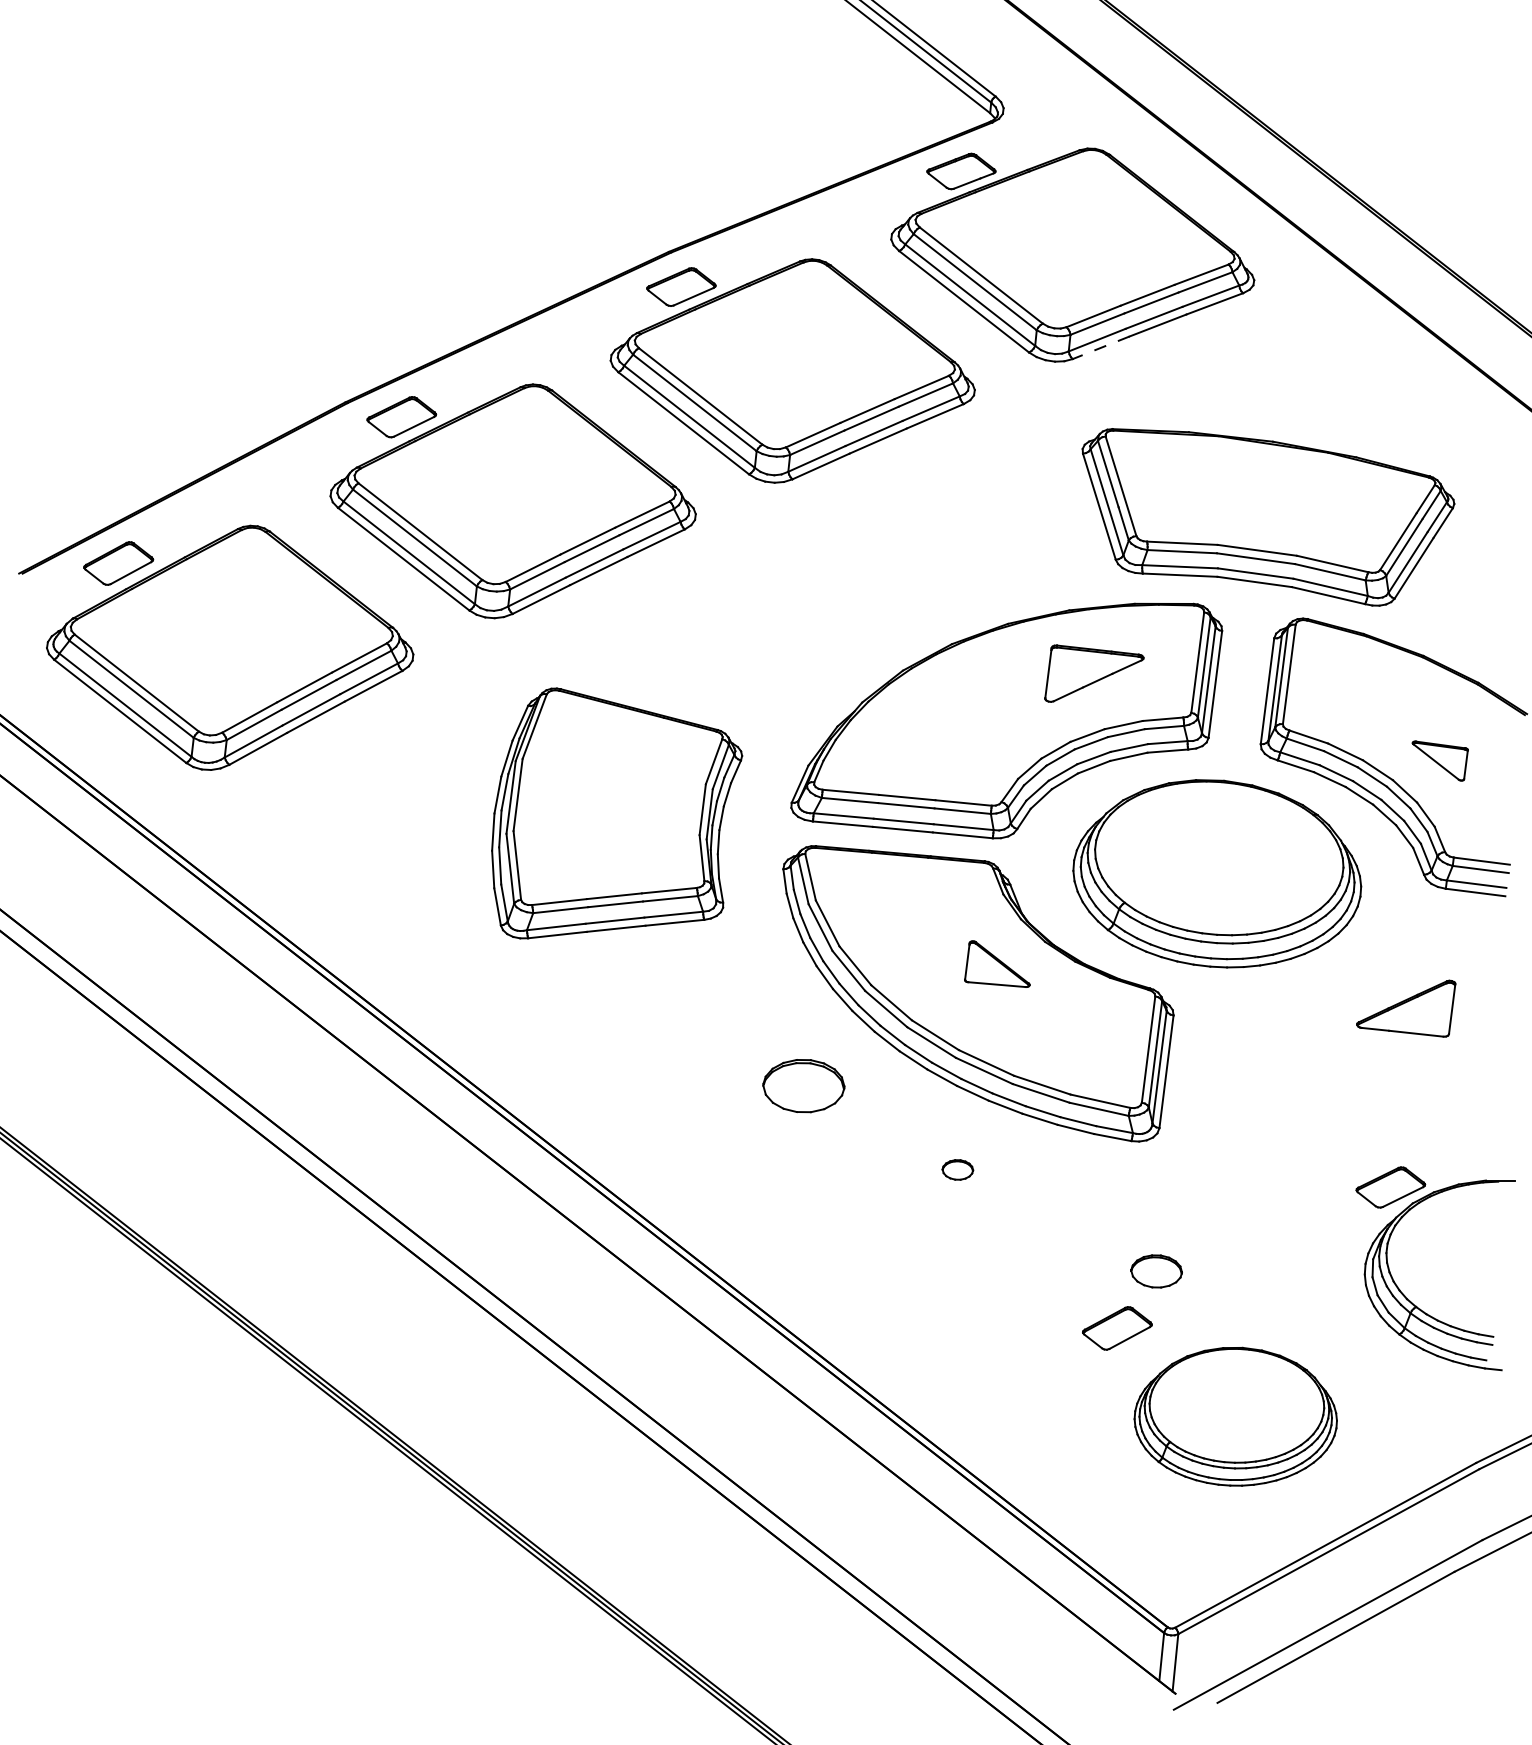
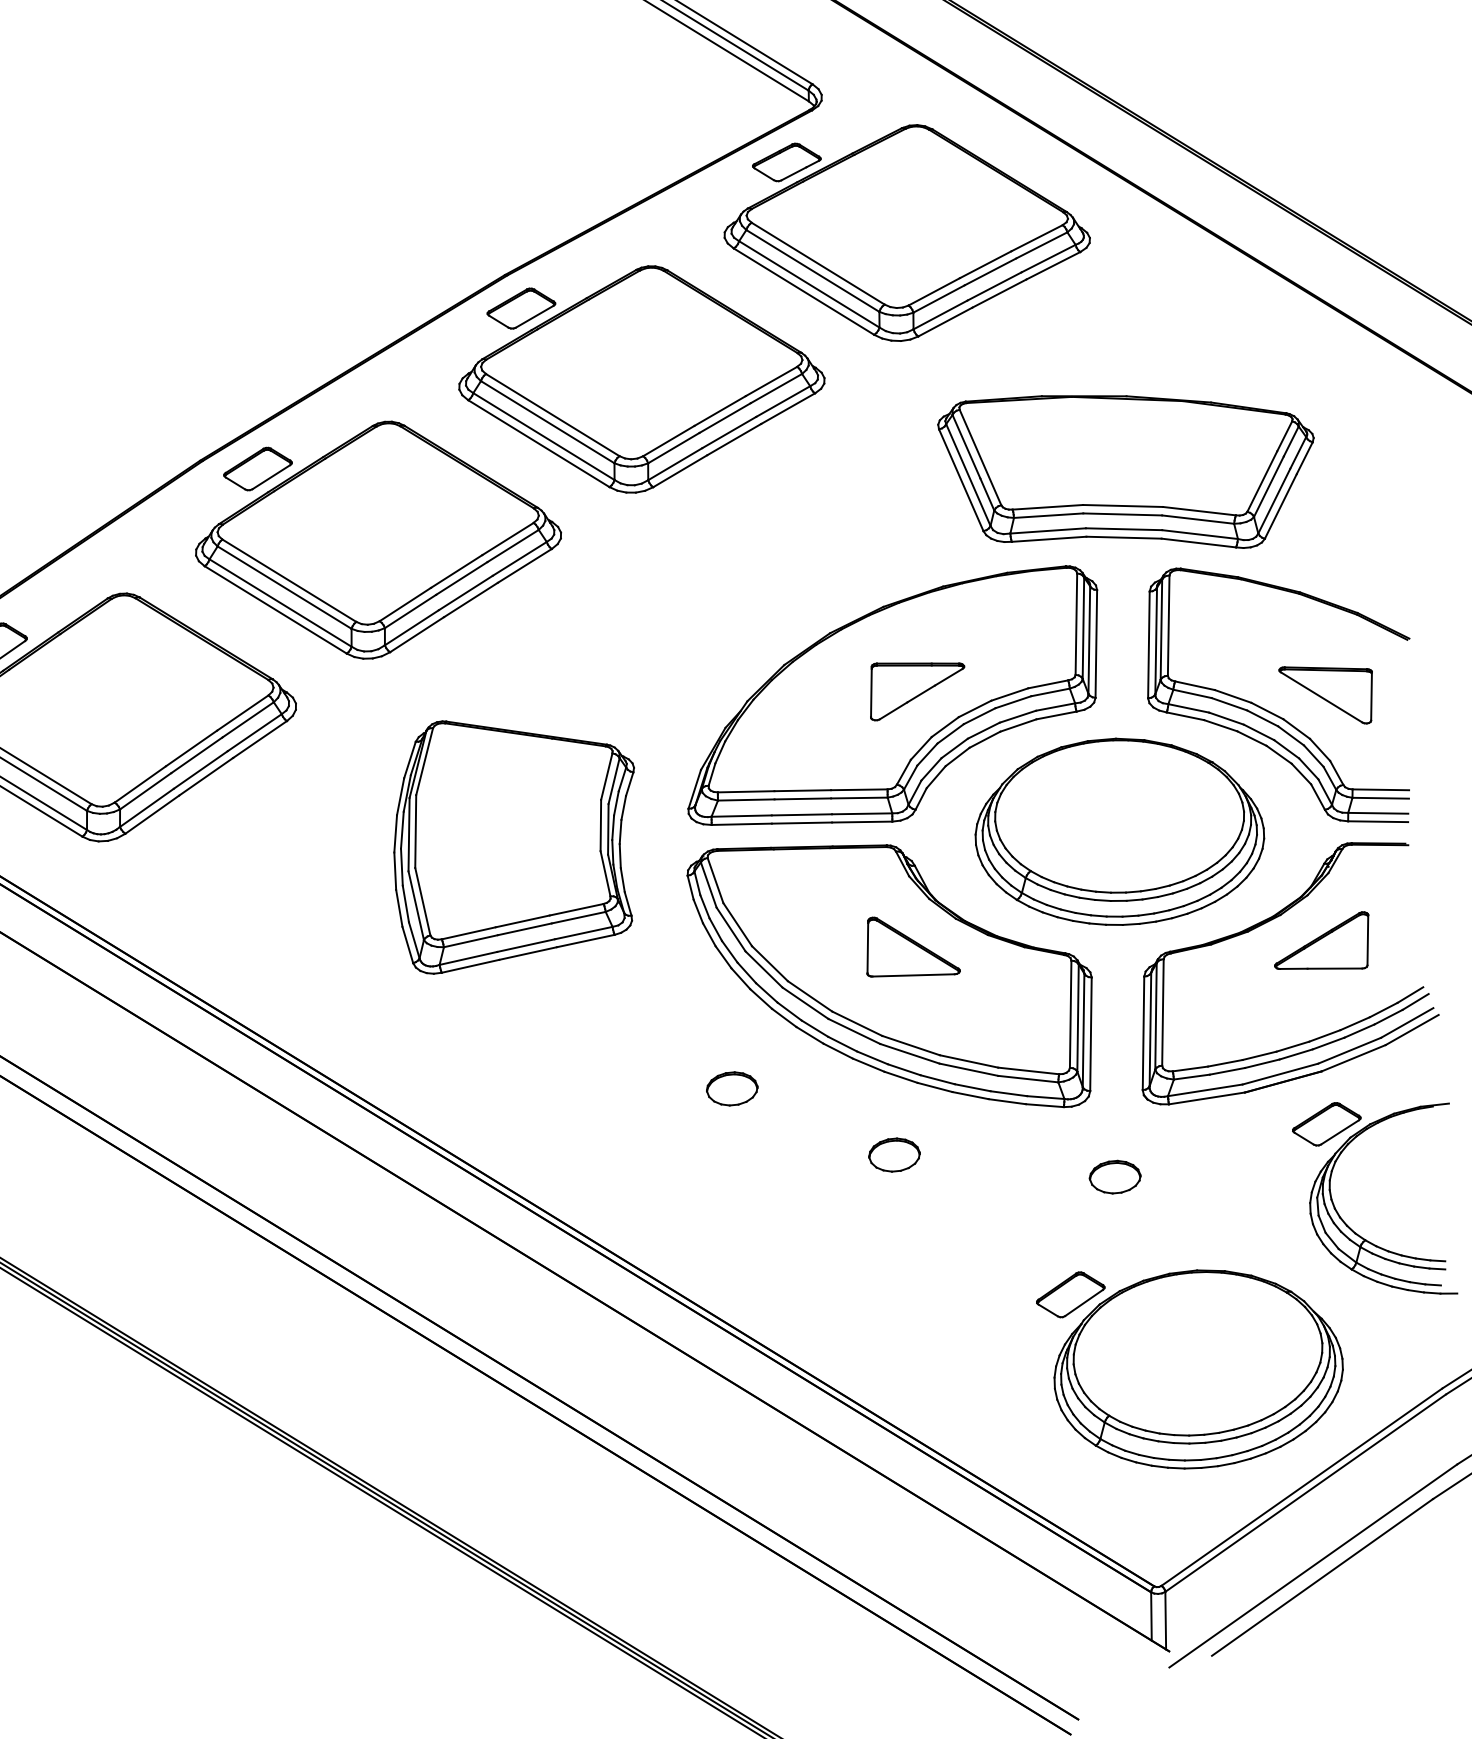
line: (1101, 347) -> (945, 321), dashed -> solid
part: (1094, 673) -> (917, 687), moved
part: (1440, 760) -> (1328, 694), size x1.67
part: (997, 963) -> (910, 945), size x1.43
part: (1347, 983) -> (1260, 926), added
part: (803, 1085) -> (731, 1088), size x0.62
part: (957, 1169) -> (894, 1154), size x1.67
part: (1156, 1271) -> (1115, 1177), moved
part: (1235, 1416) -> (1197, 1369), size x1.43

